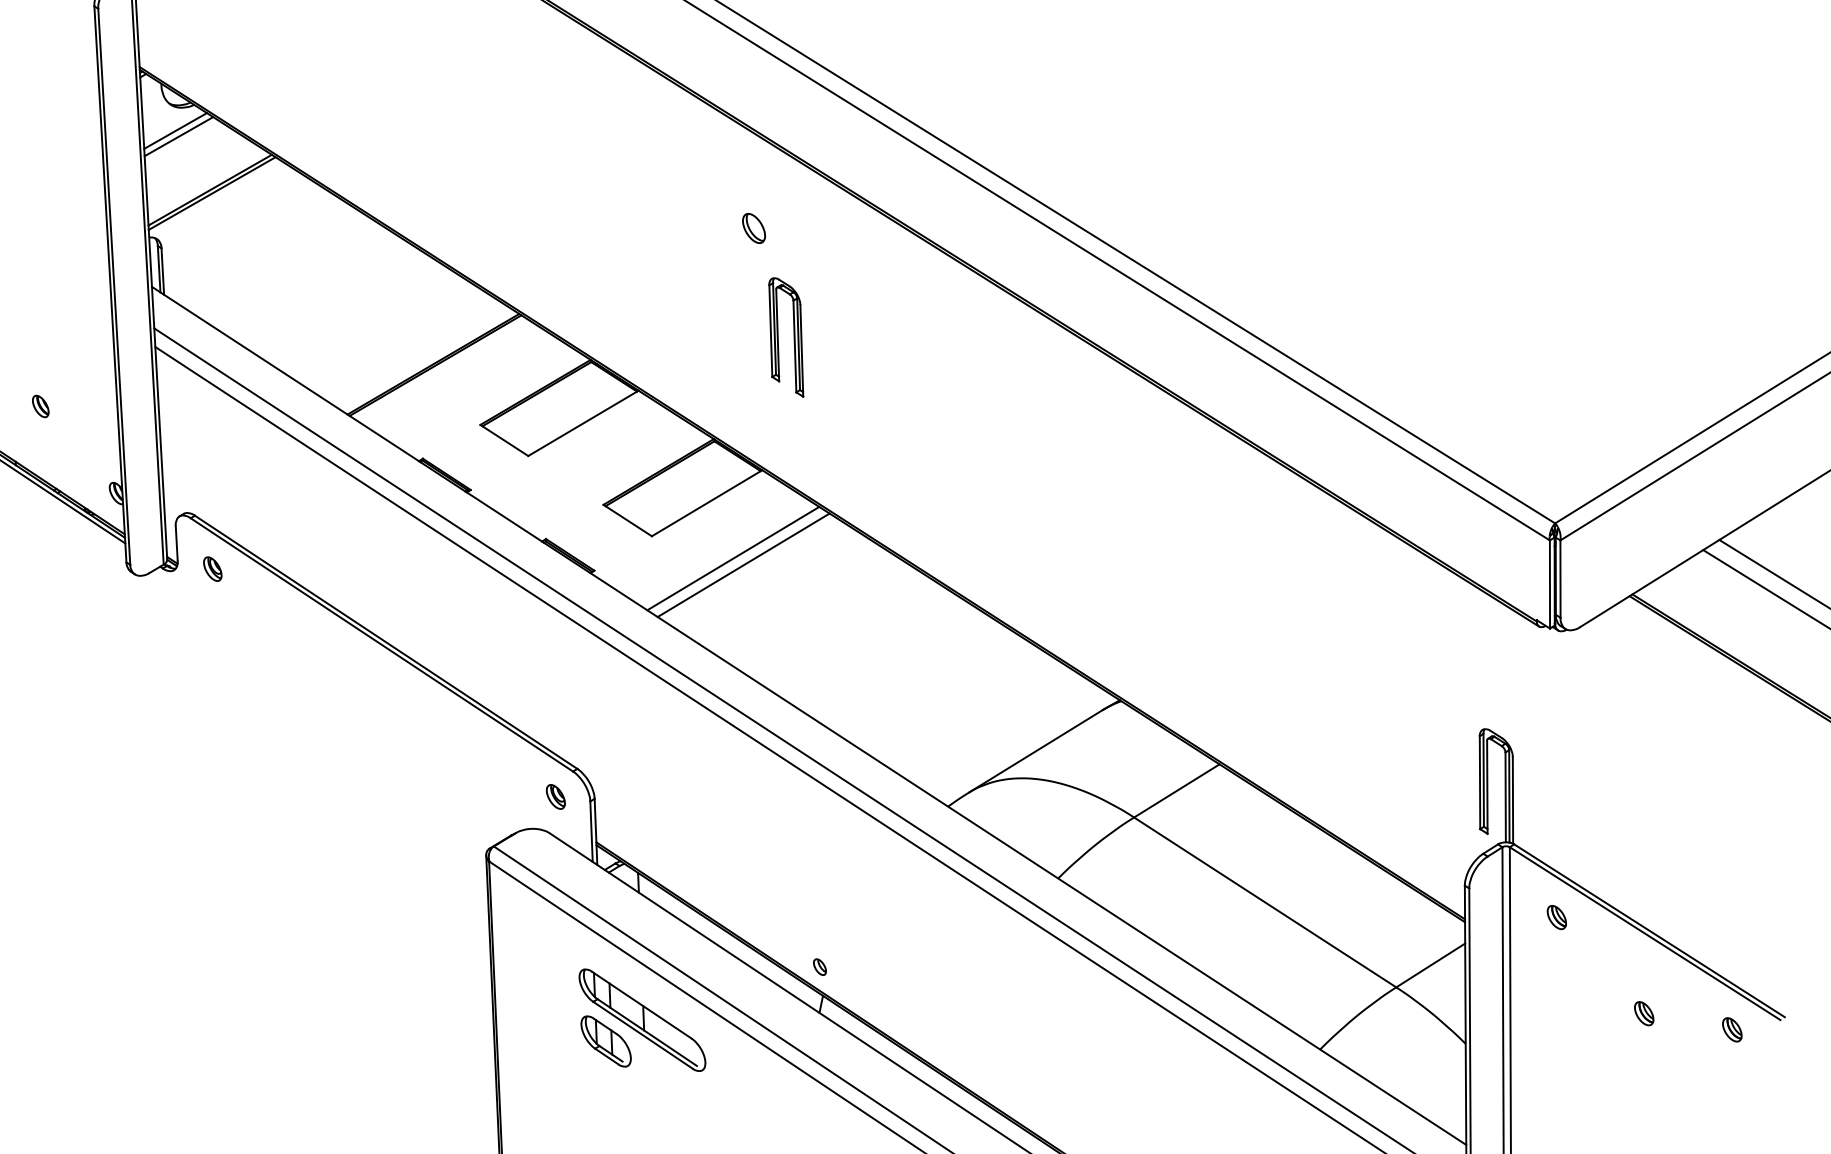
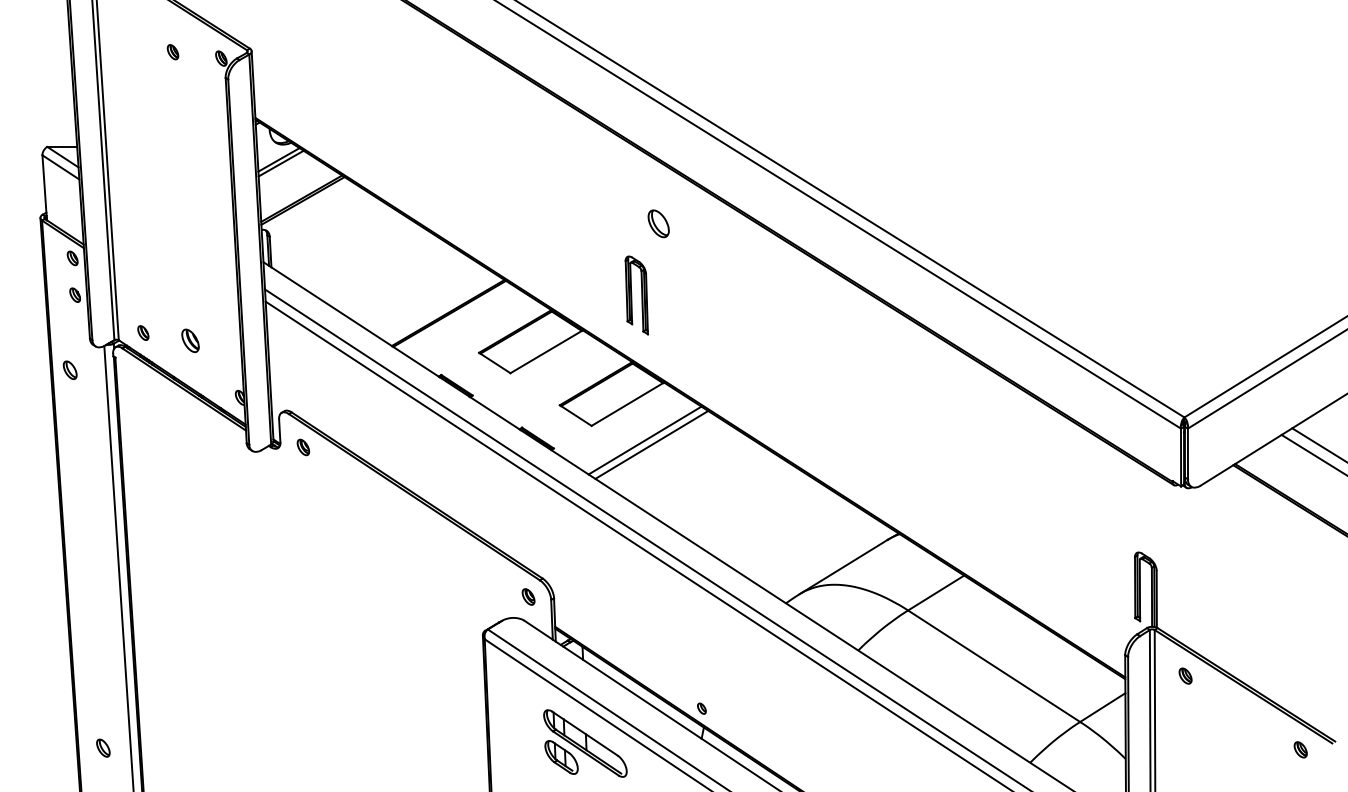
part: (753, 227) -> (658, 223), size x1.4
part: (785, 337) -> (636, 295), moved
part: (40, 406) -> (190, 340), size x1.6
part: (1643, 1012) -> (1242, 738), removed

